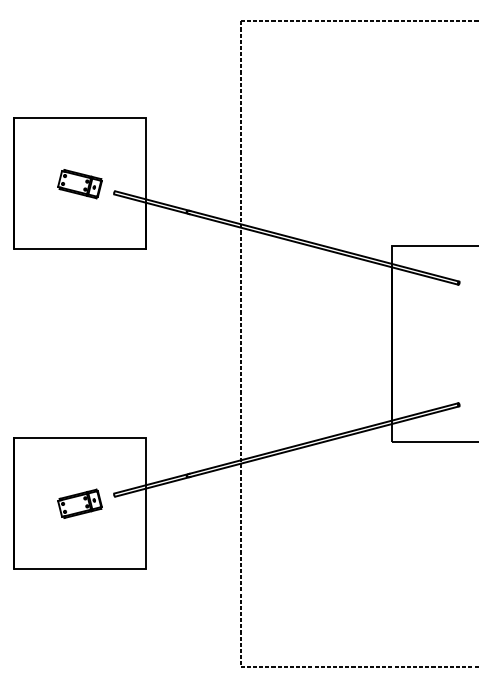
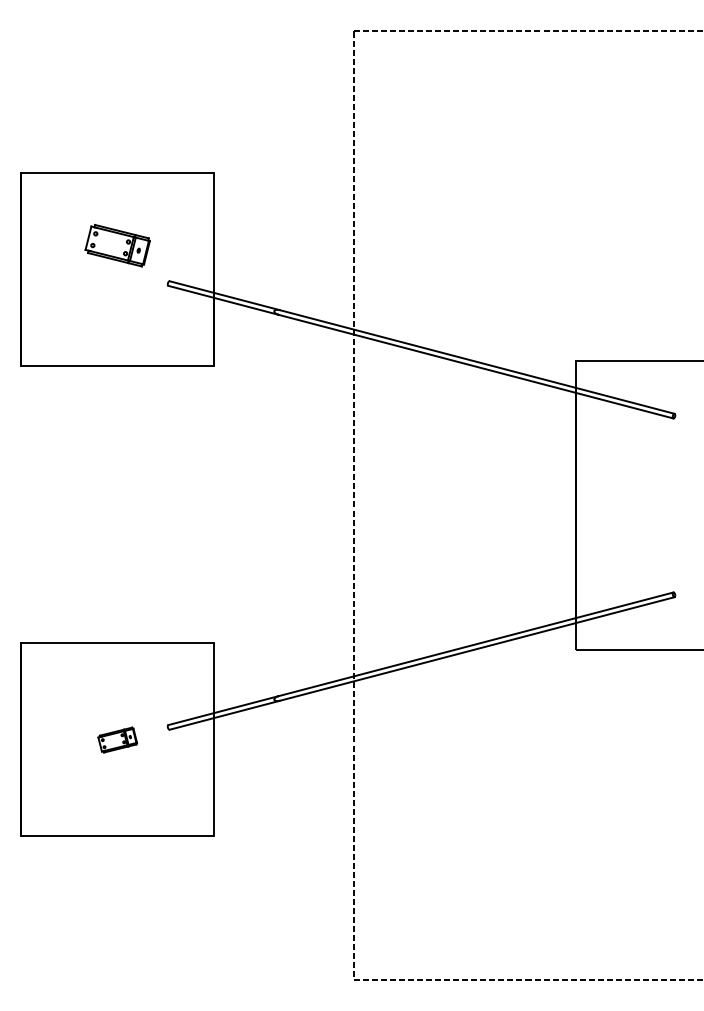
part: (79, 184) -> (116, 246), moved
part: (79, 503) -> (116, 739), size x0.6

